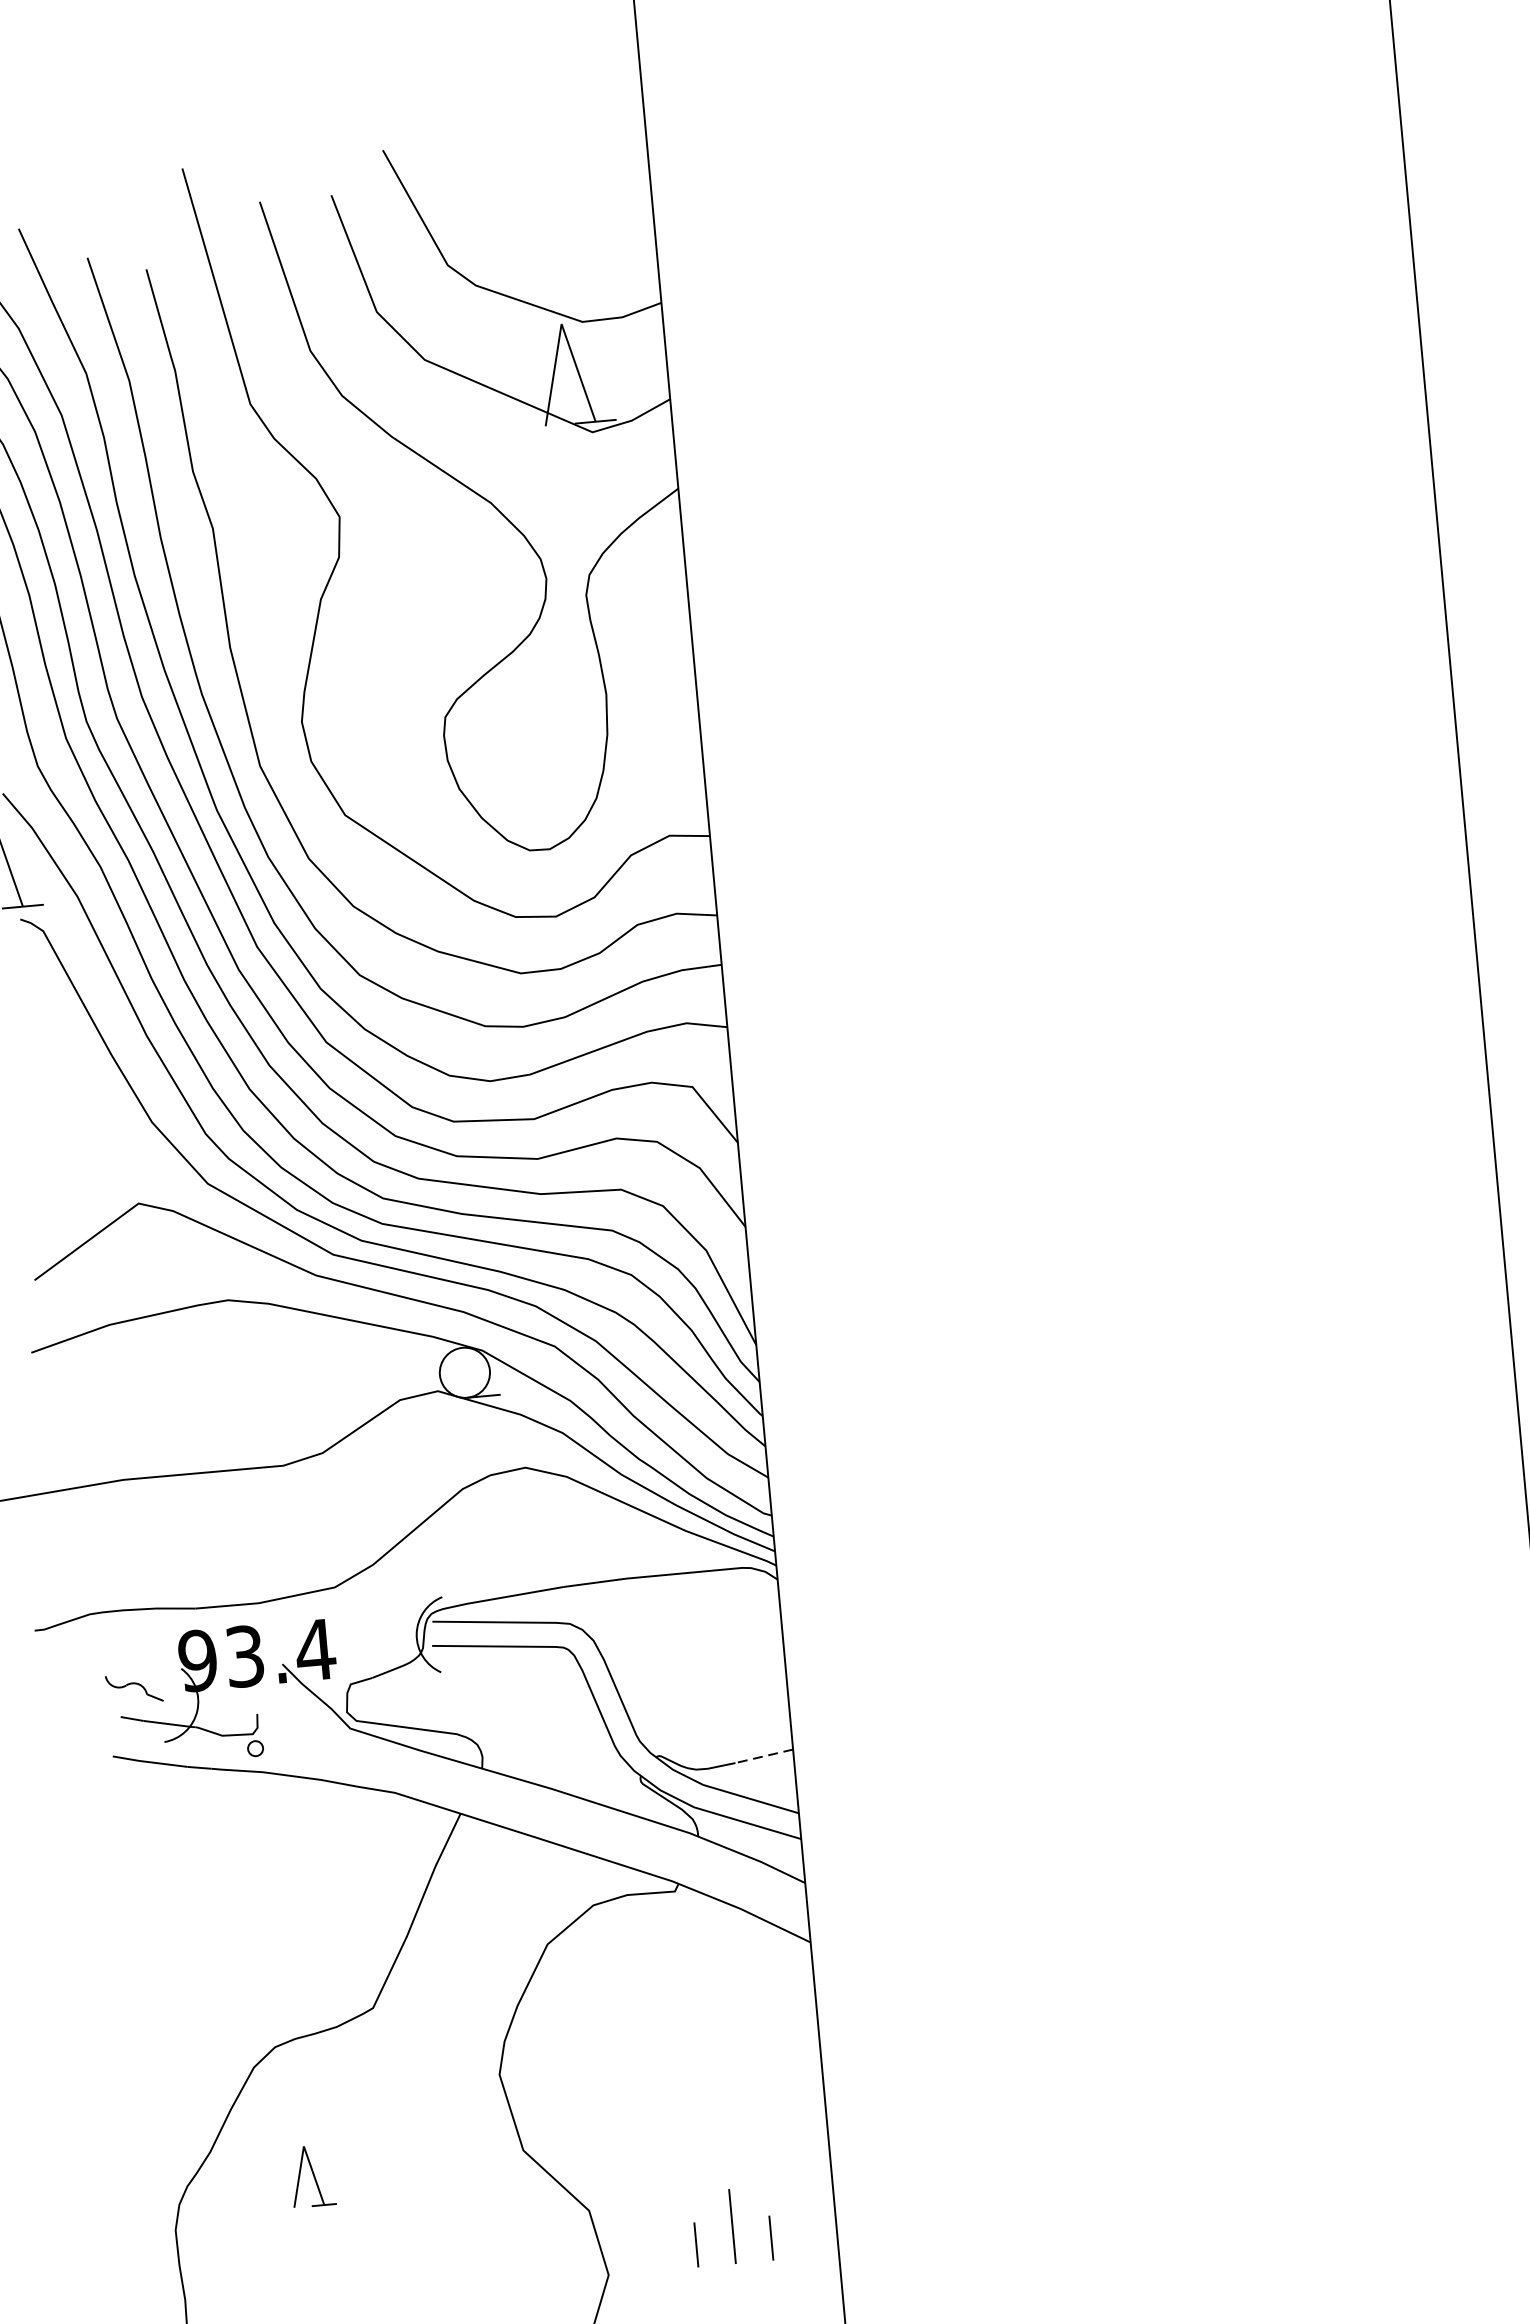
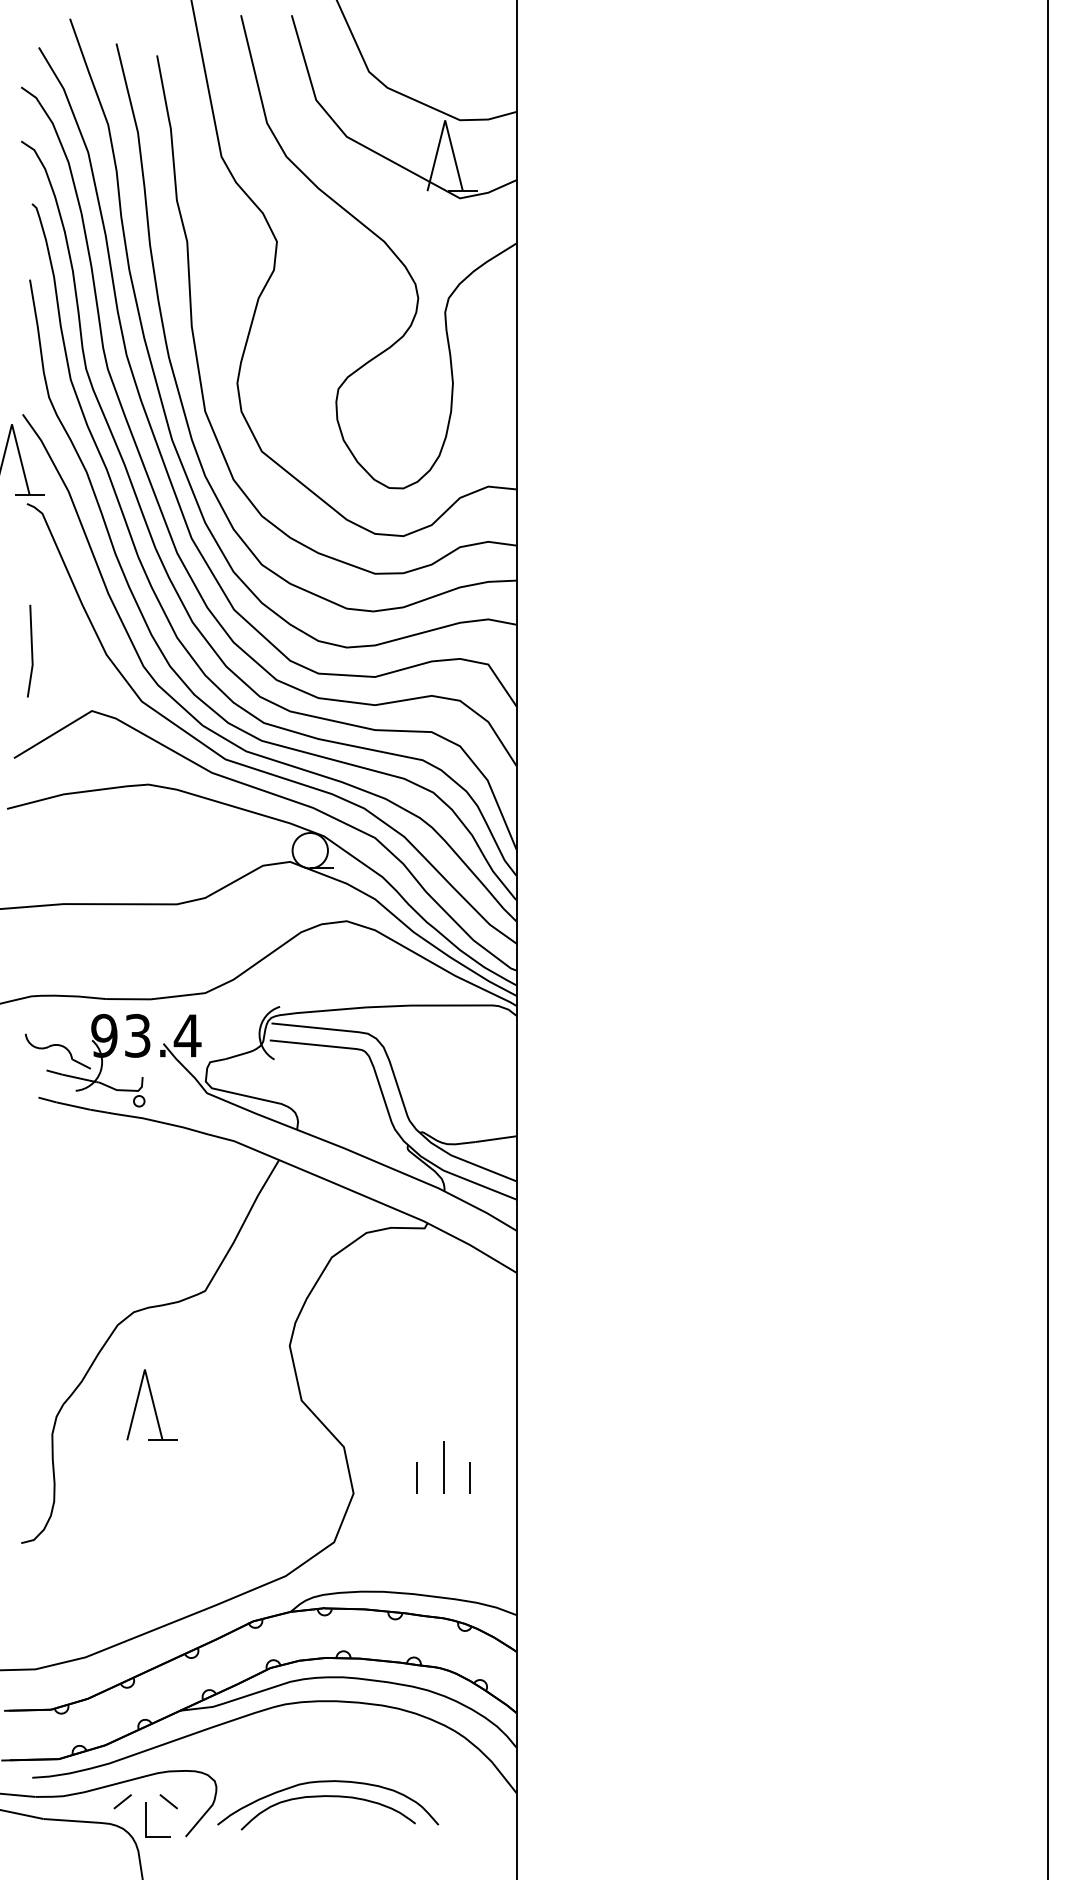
line: (45, 1125) -> (31, 650), added
part: (133, 1688) -> (57, 1051), size x1.67
line: (765, 1756) -> (496, 1139), dashed -> solid
part: (311, 2175) -> (151, 1404), size x1.67

